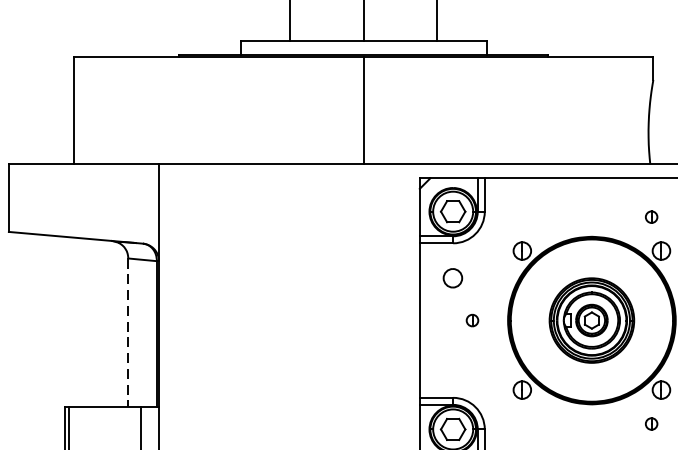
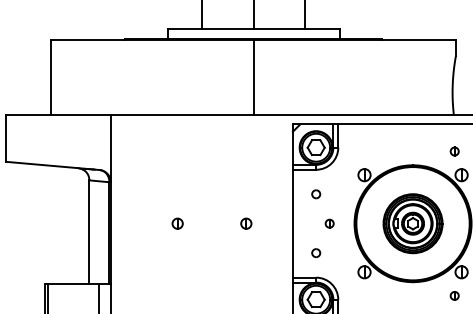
part: (453, 278) -> (316, 194), size x0.62
part: (254, 320) -> (177, 223), added
part: (353, 320) -> (246, 223), added
line: (128, 333) -> (89, 232), dashed -> solid
part: (453, 361) -> (316, 252), added

